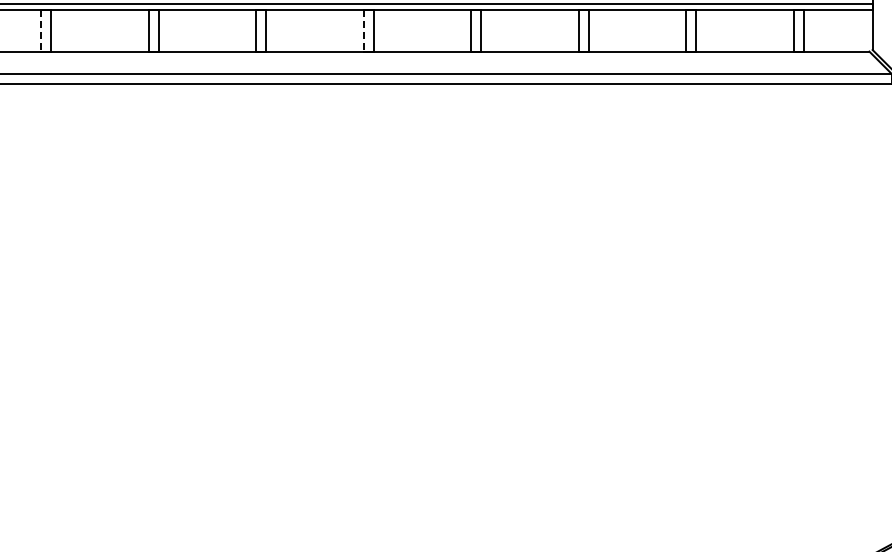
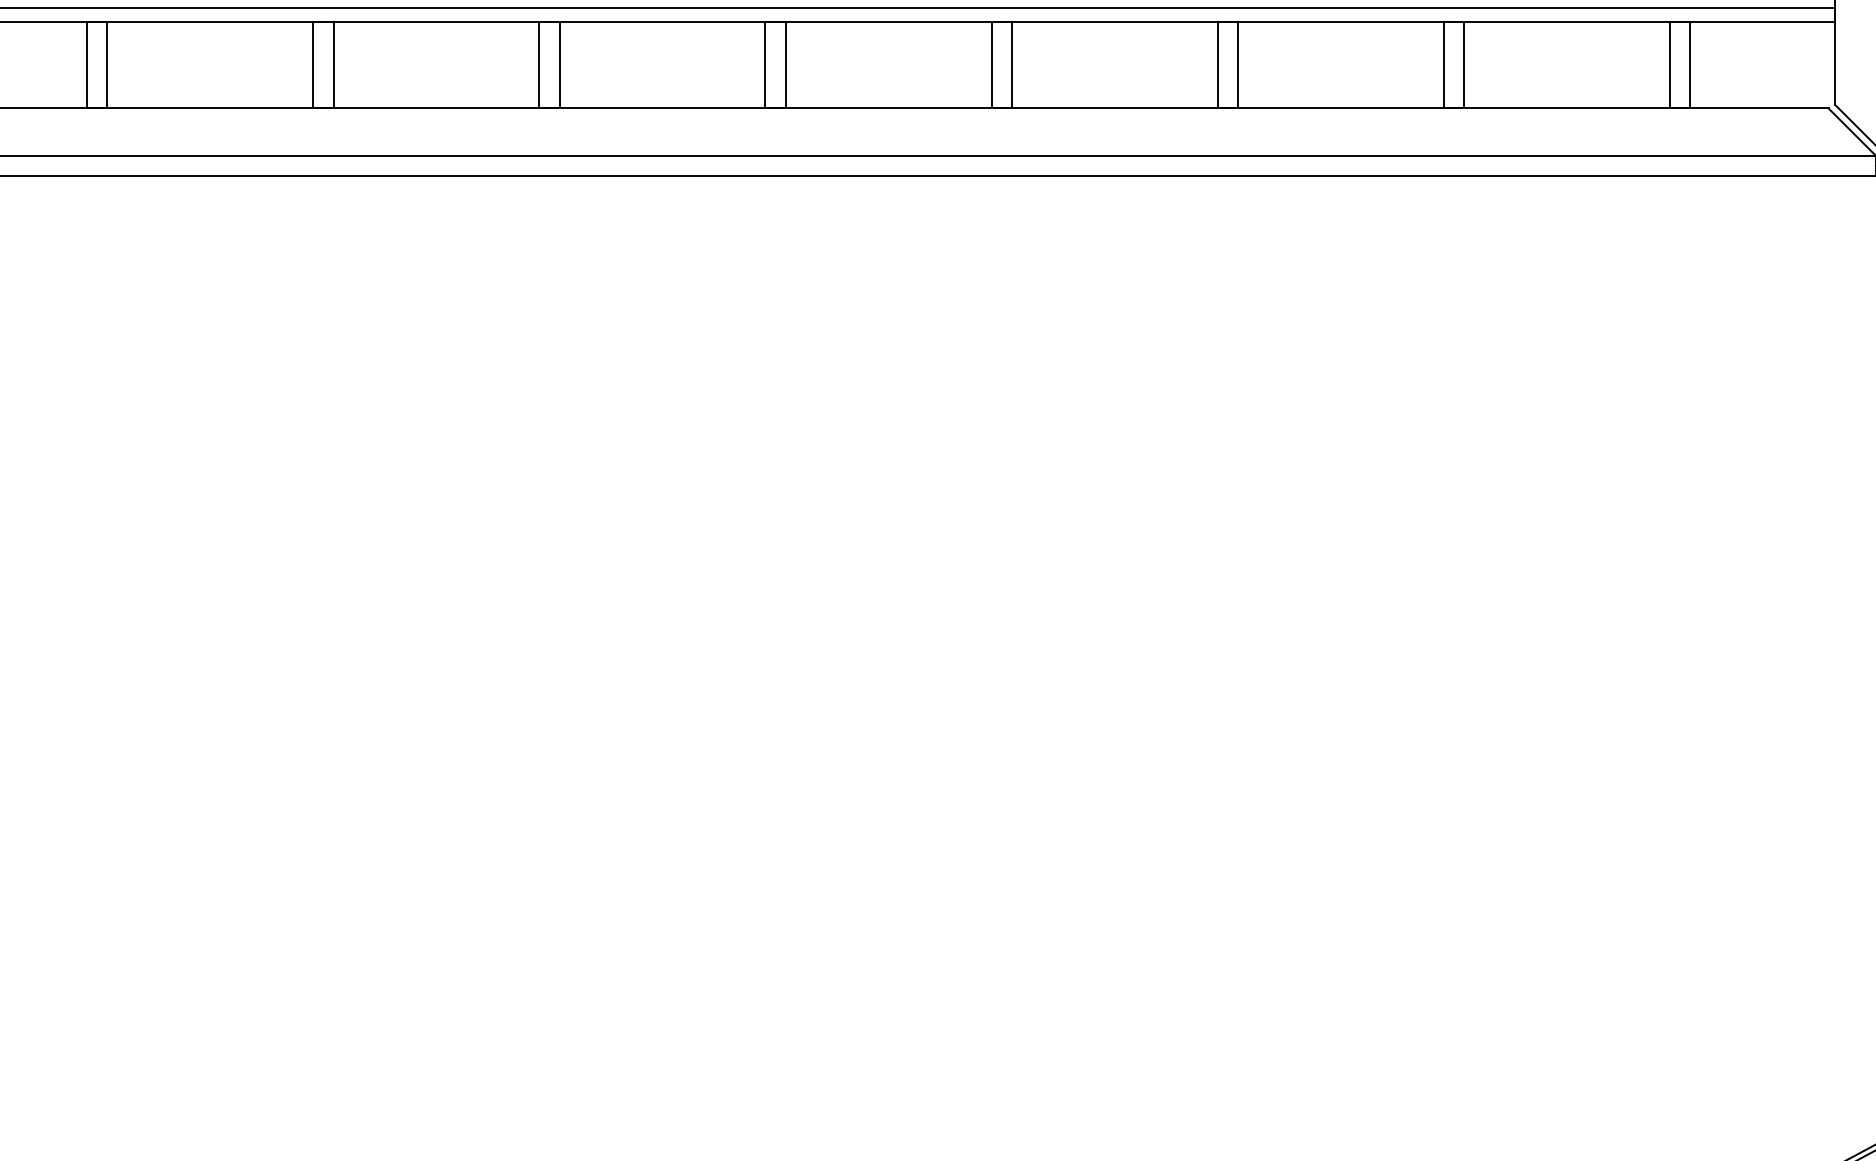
line: (41, 31) -> (87, 66), dashed -> solid
line: (363, 31) -> (764, 66), dashed -> solid

